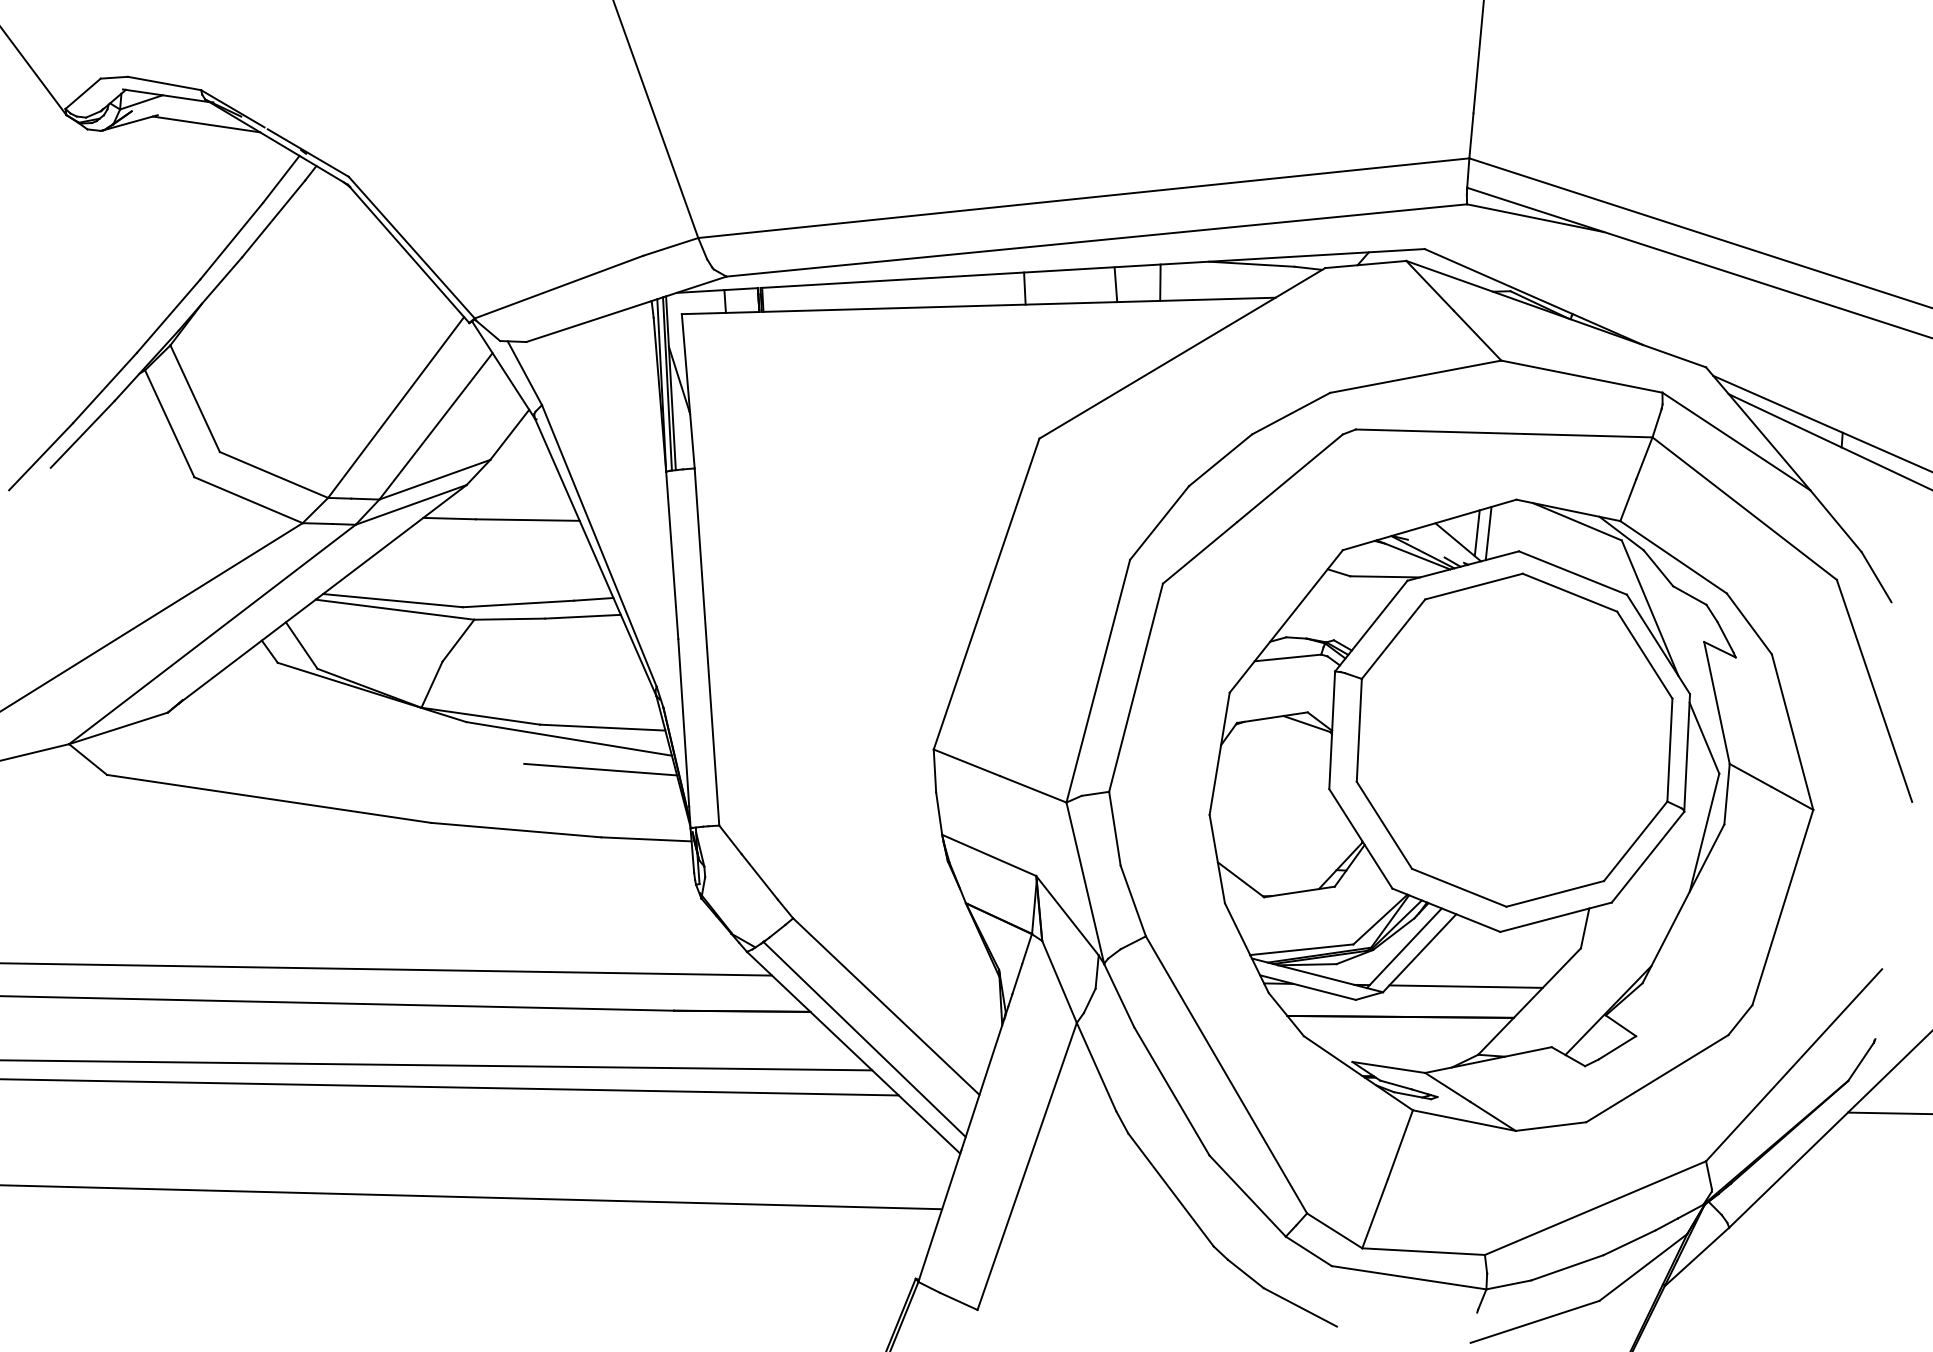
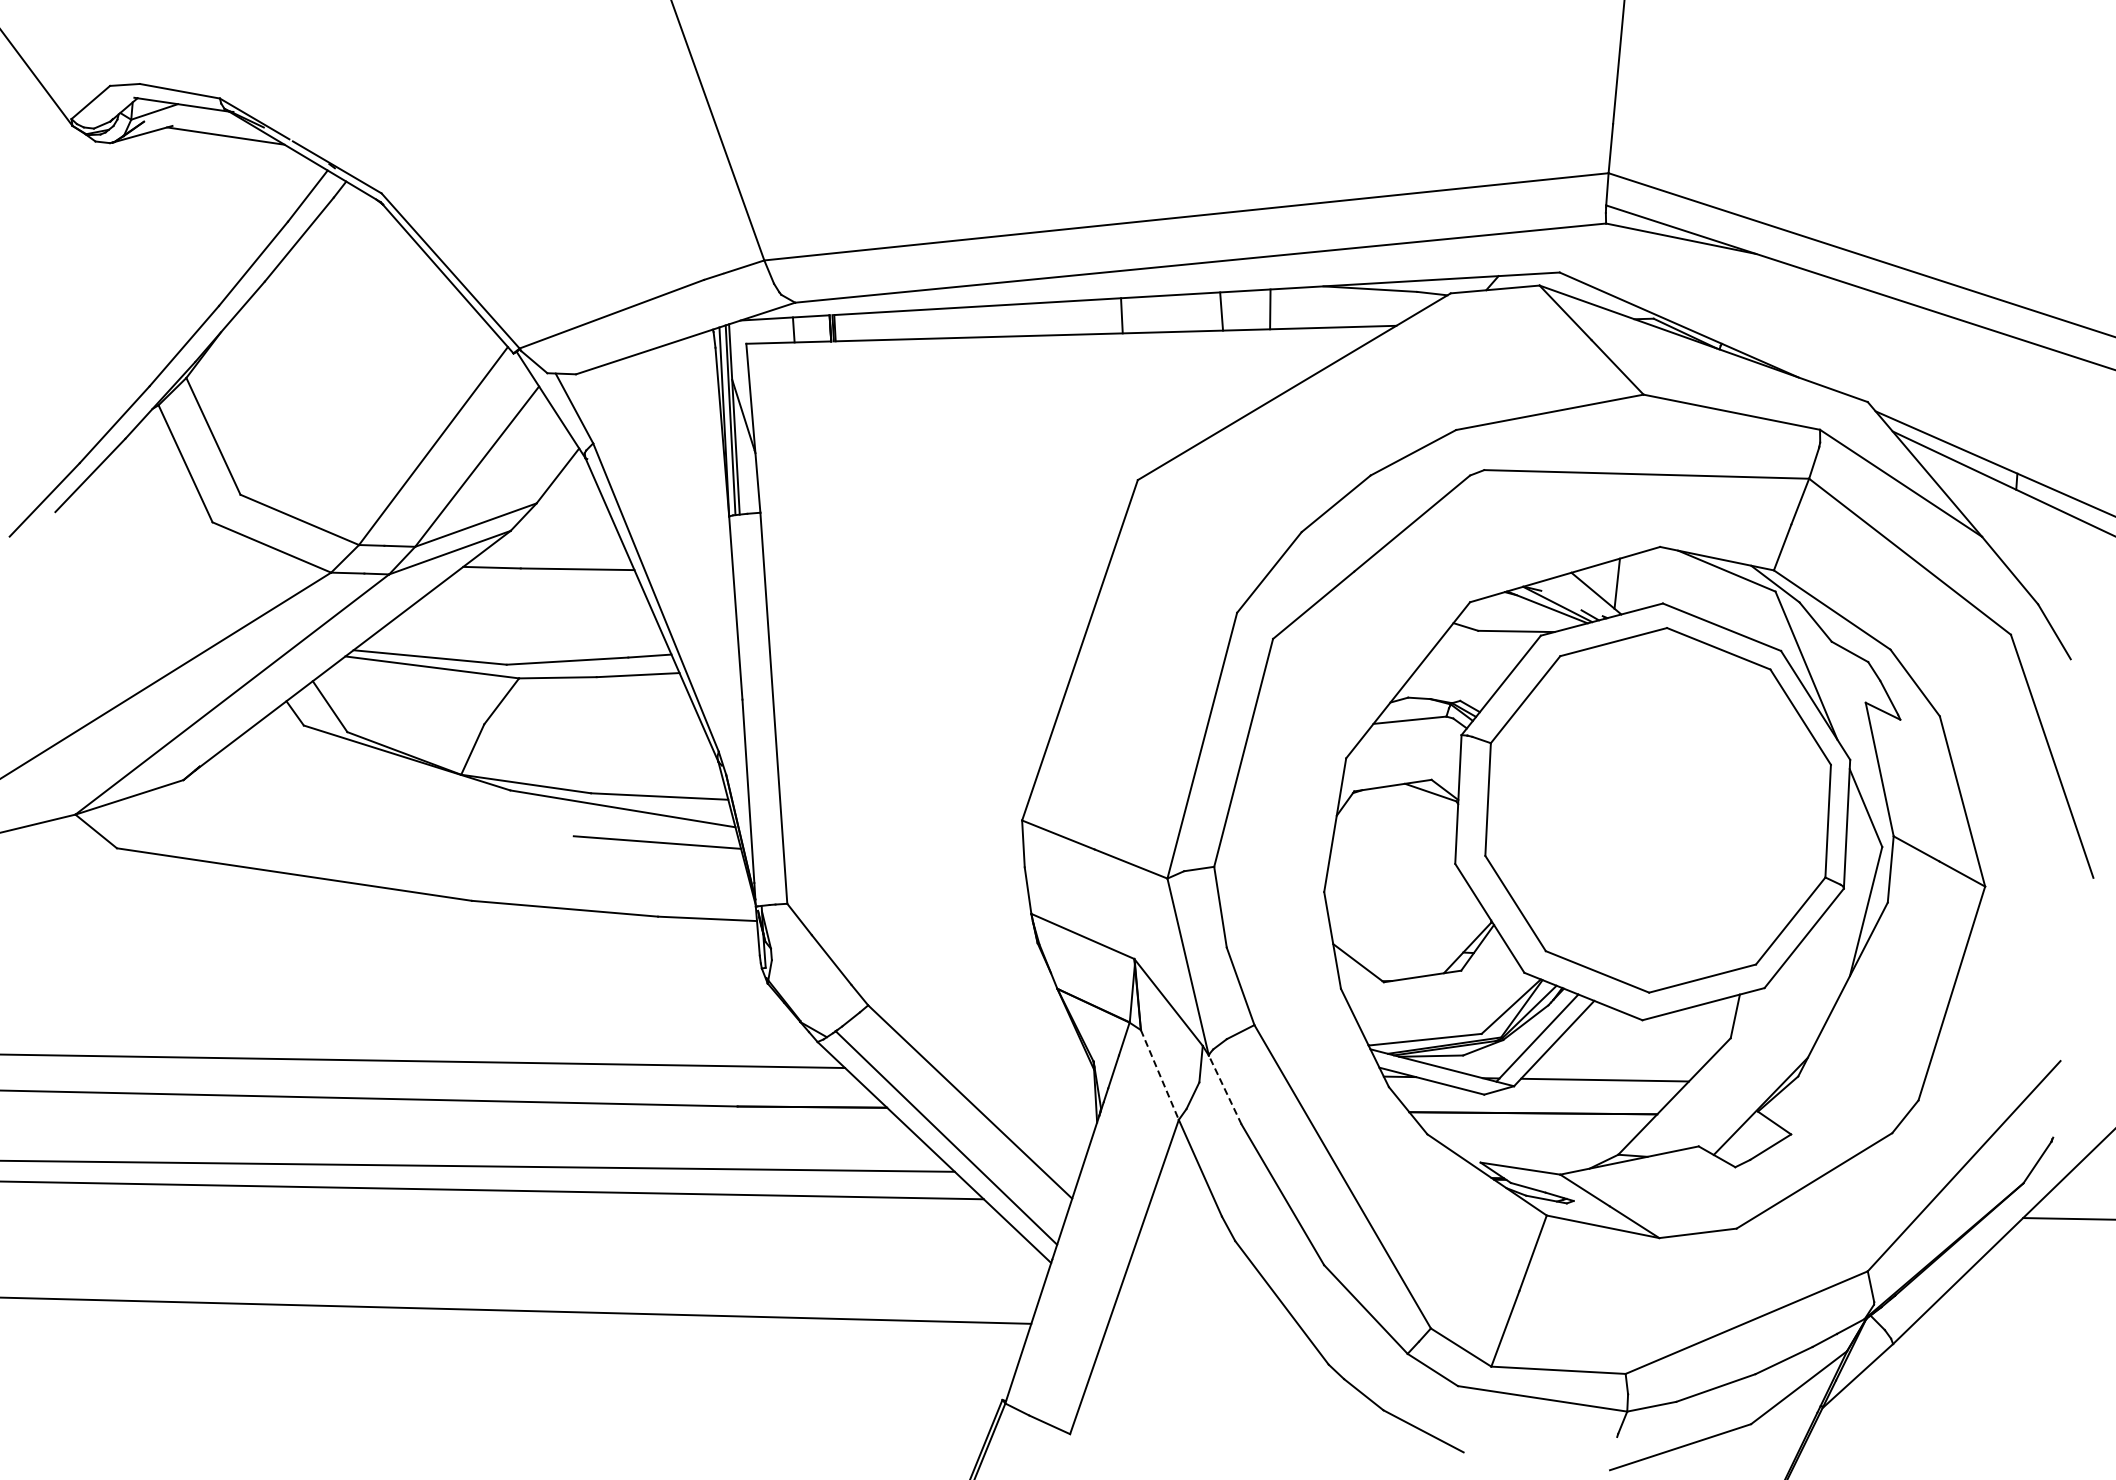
line: (1488, 533) -> (1629, 583), removed
line: (1059, 981) -> (1159, 1074), solid -> dashed
line: (1119, 995) -> (1225, 1089), solid -> dashed

